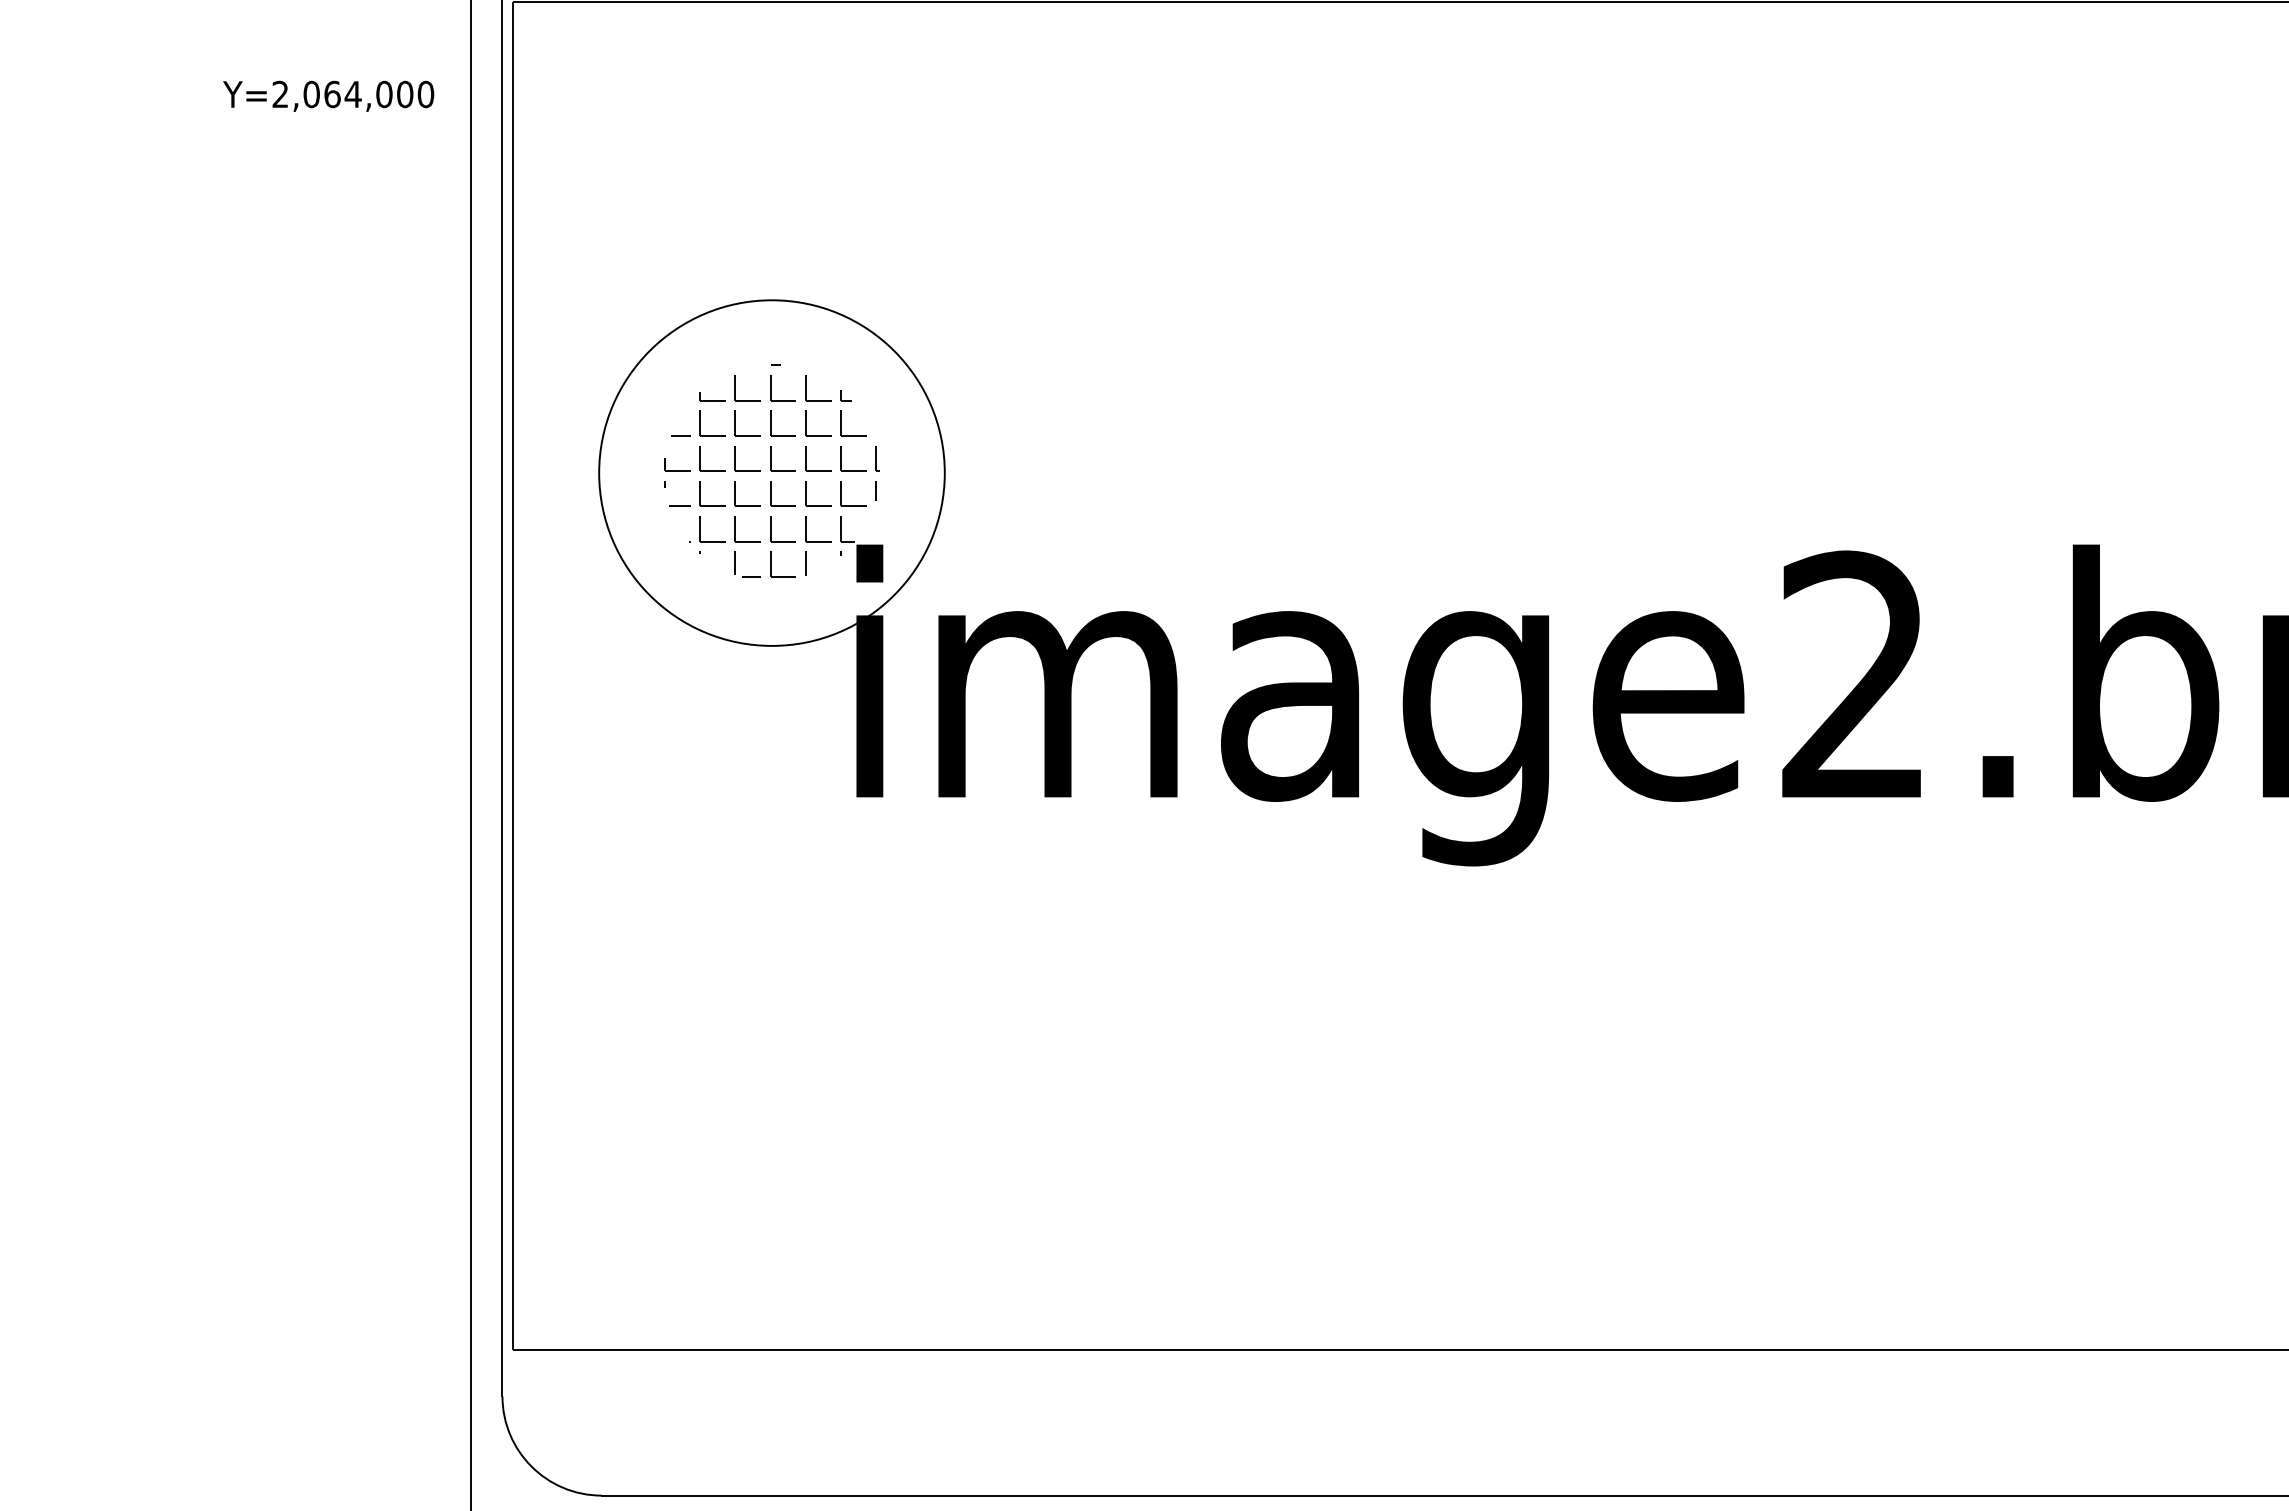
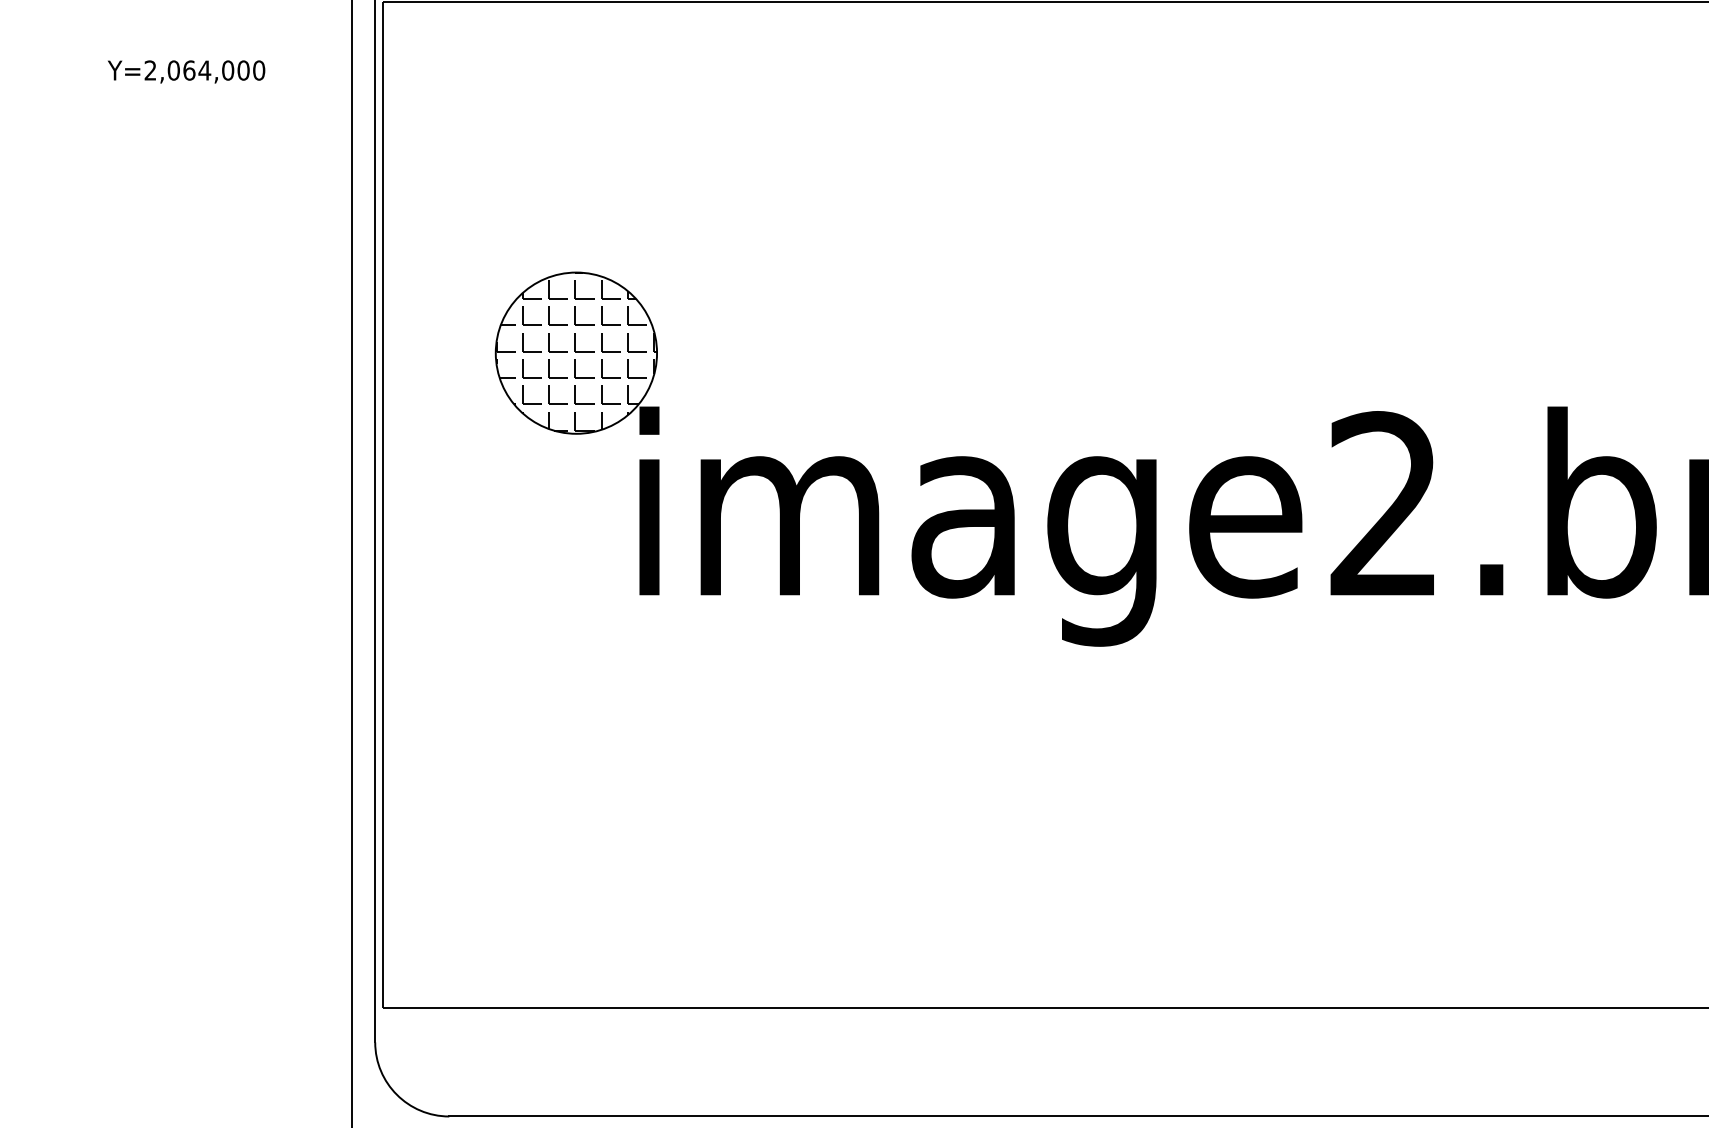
text: (328, 95) -> (186, 71), moved
circle: (771, 473) -> (576, 353), size x0.62

